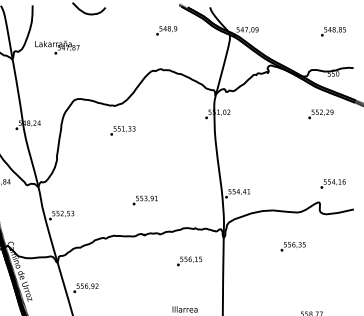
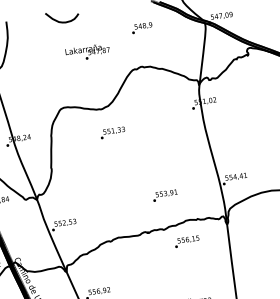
text: (57, 47) -> (87, 52), moved
text: (144, 200) -> (164, 195), moved
text: (189, 261) -> (187, 241), moved

